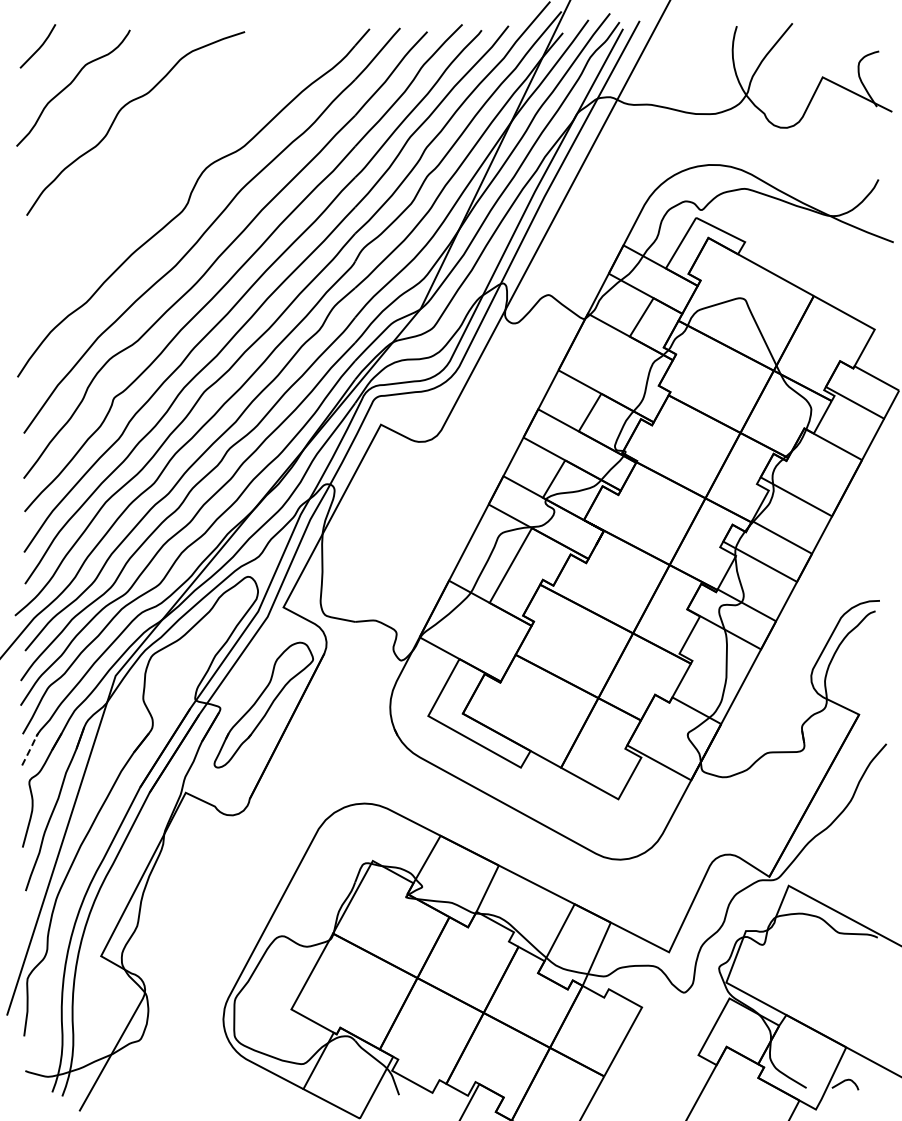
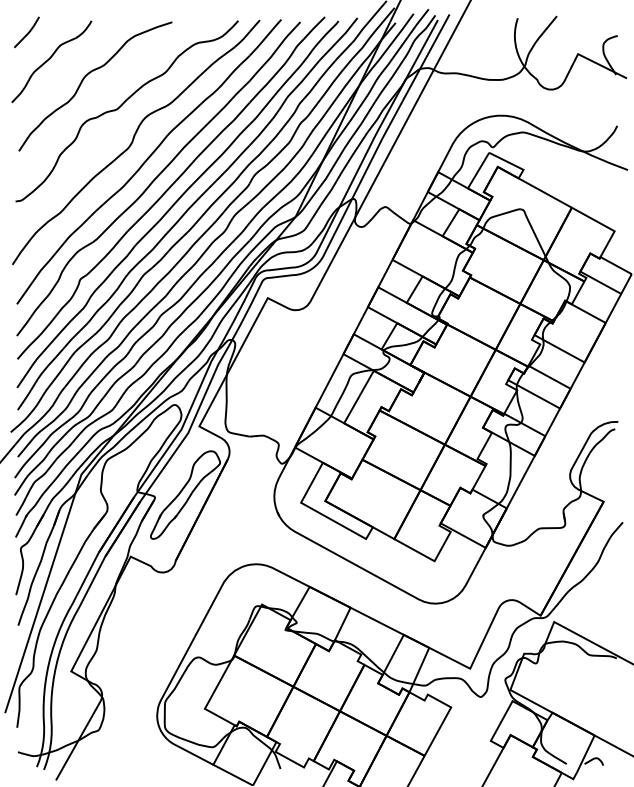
curve: (173, 150) -> (122, 105), added
line: (30, 748) -> (21, 525), dashed -> solid

